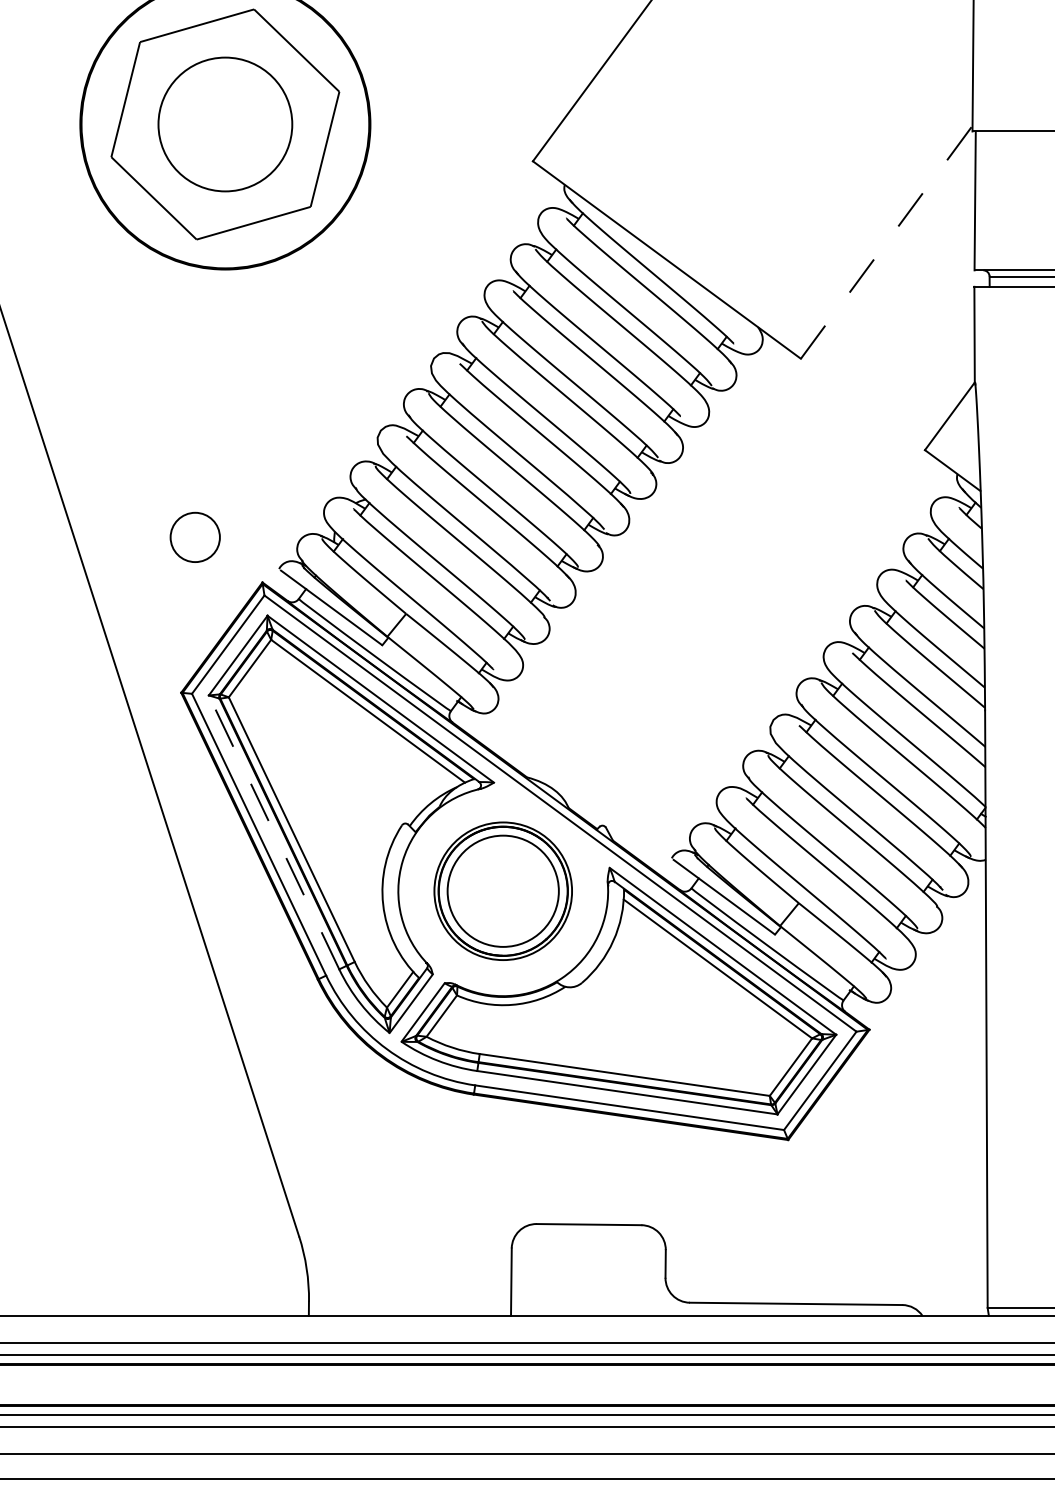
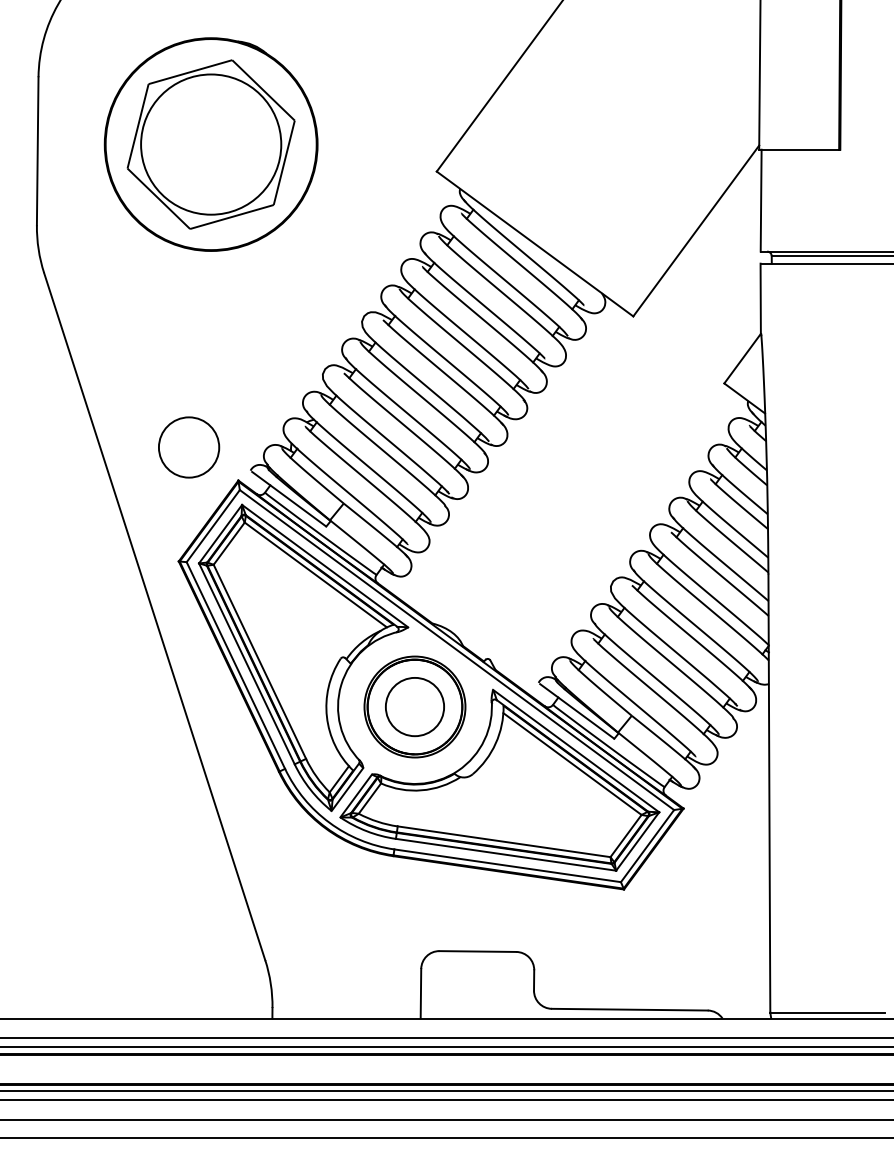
circle: (225, 124) -> (211, 144), size x1.43
line: (887, 241) -> (696, 230), dashed -> solid
circle: (194, 537) -> (188, 447), size x1.67
line: (273, 831) -> (246, 663), dashed -> solid
circle: (502, 890) -> (414, 706), size x0.71

